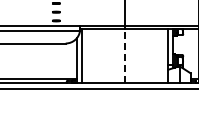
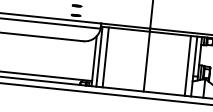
line: (87, 55) -> (105, 56), added
line: (124, 55) -> (146, 60), dashed -> solid
line: (162, 55) -> (187, 65), added

